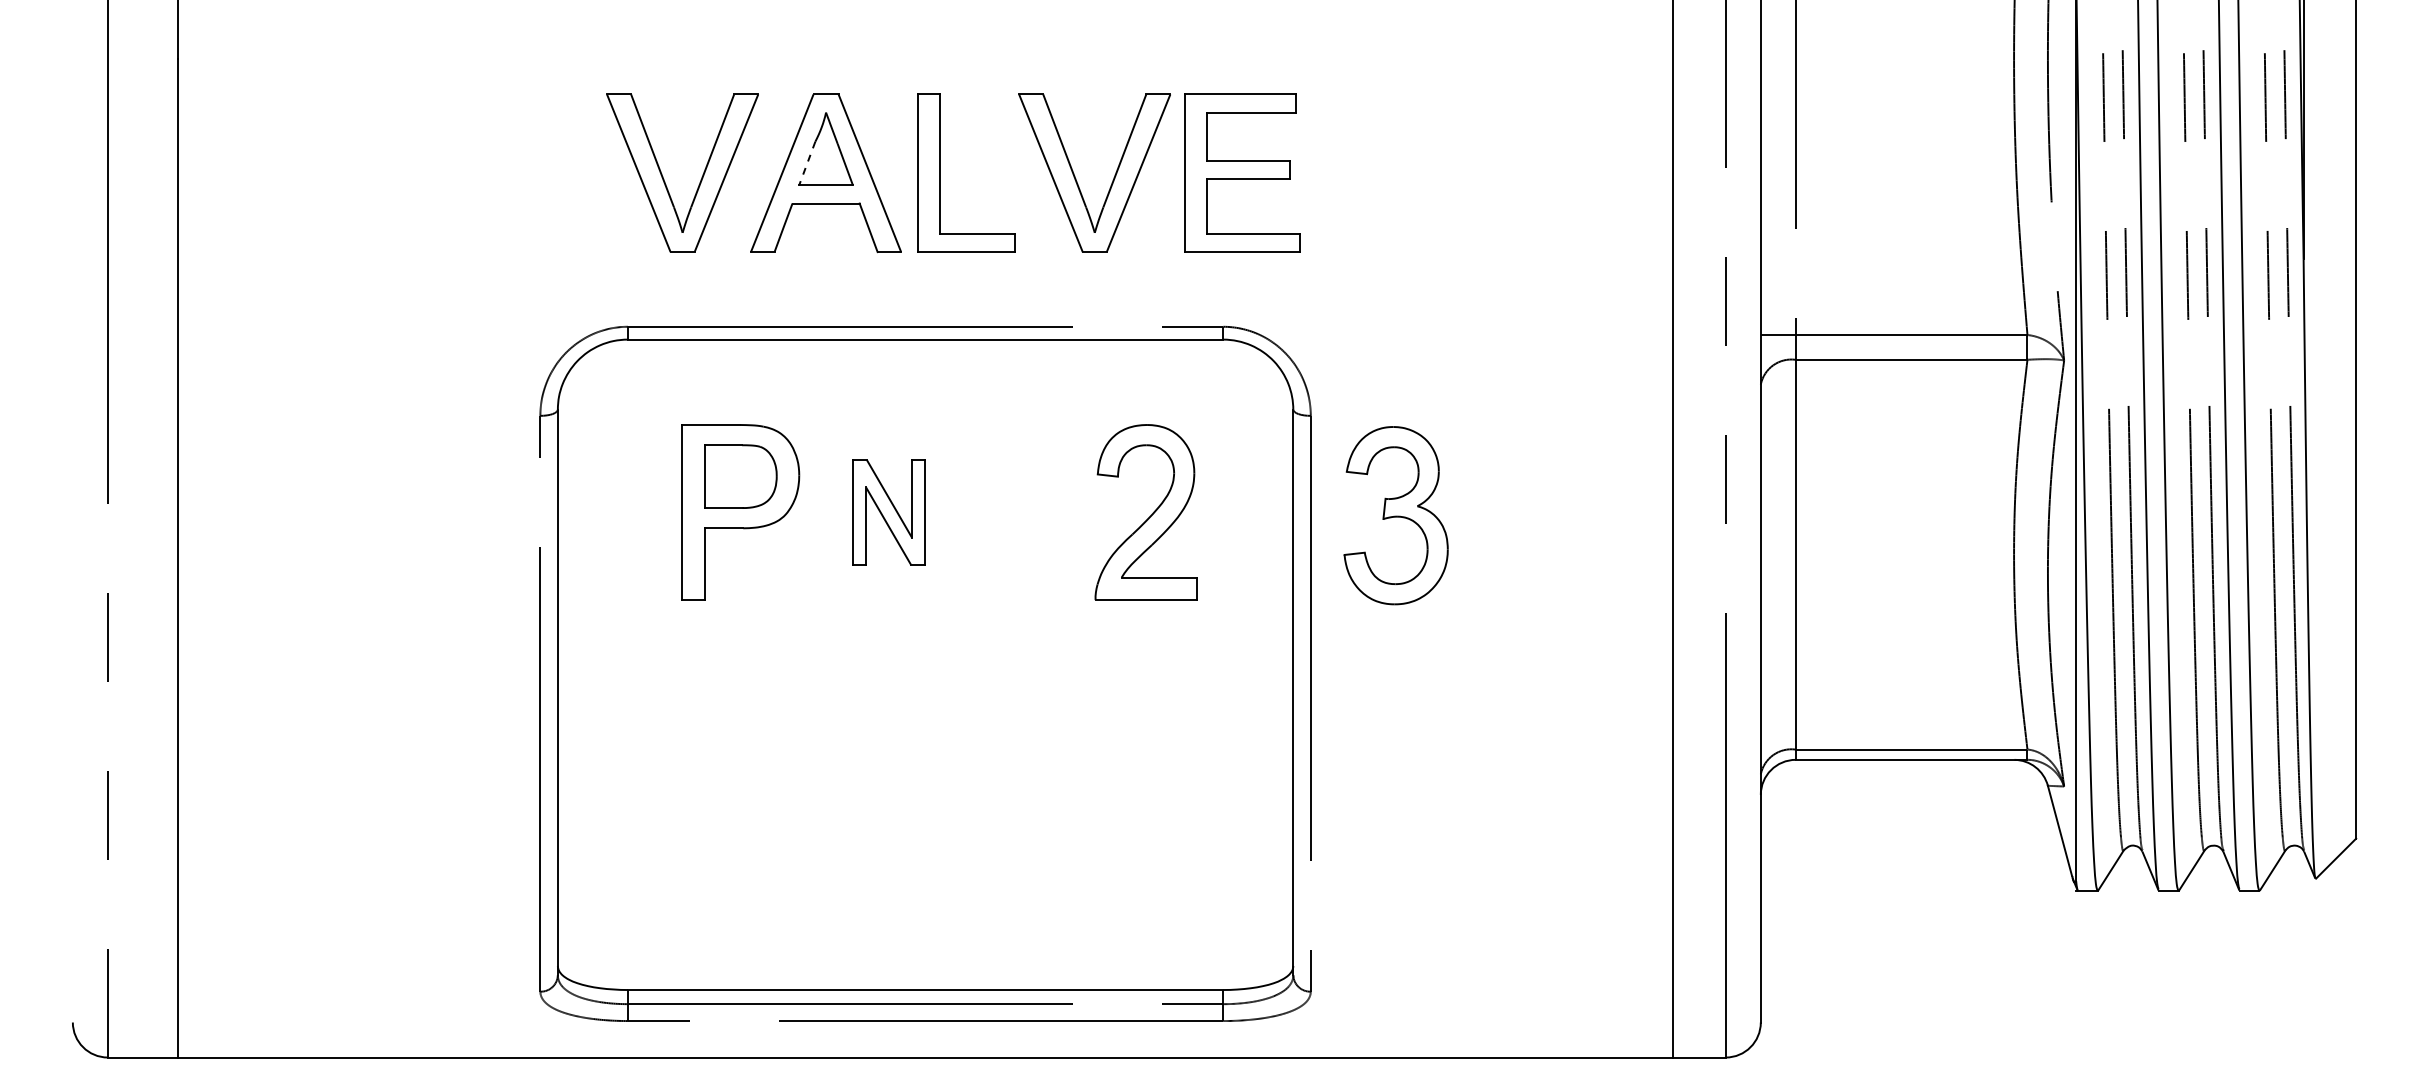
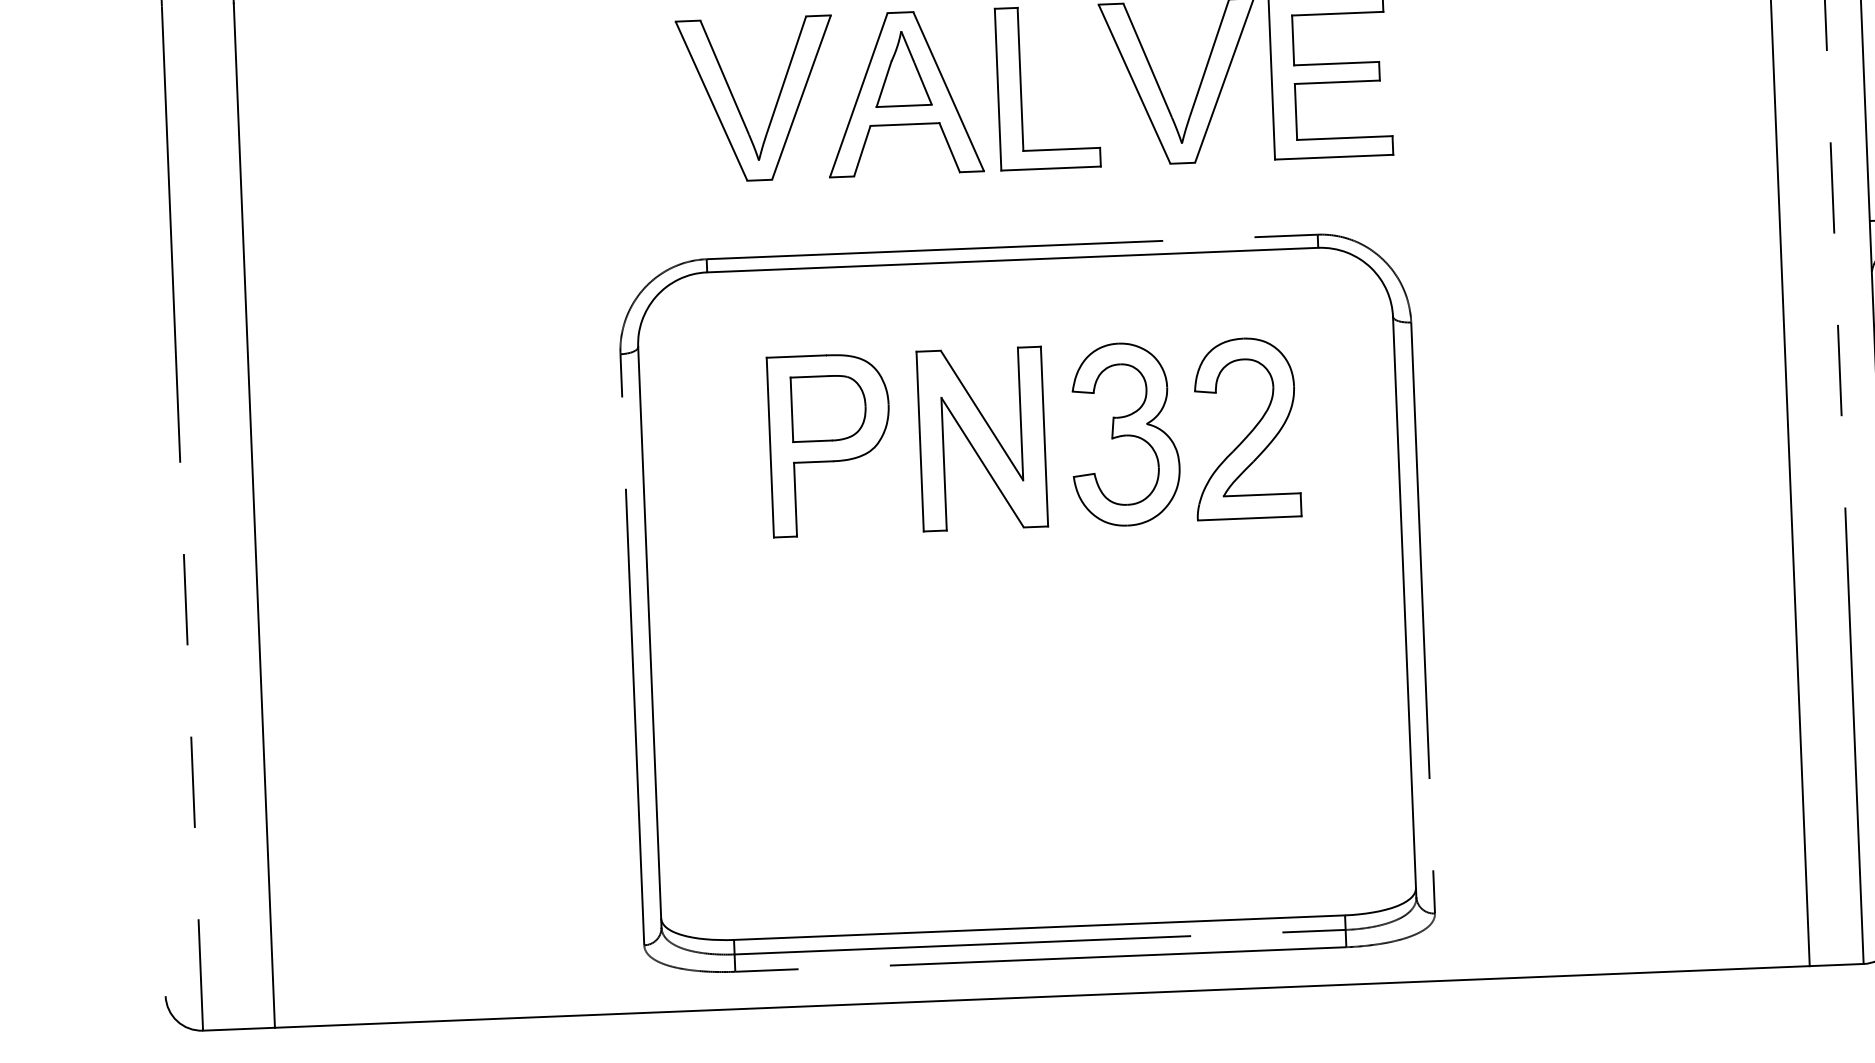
line: (807, 164) -> (884, 85), dashed -> solid
part: (888, 512) -> (981, 439), size x1.67
part: (1395, 515) -> (1124, 434), moved

